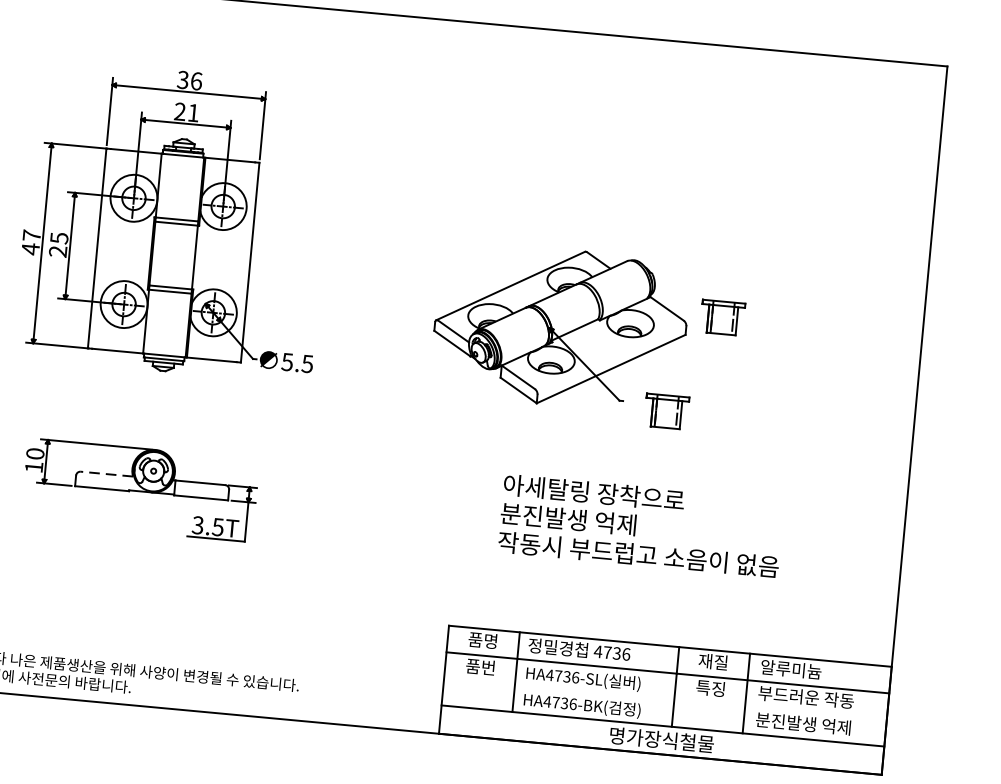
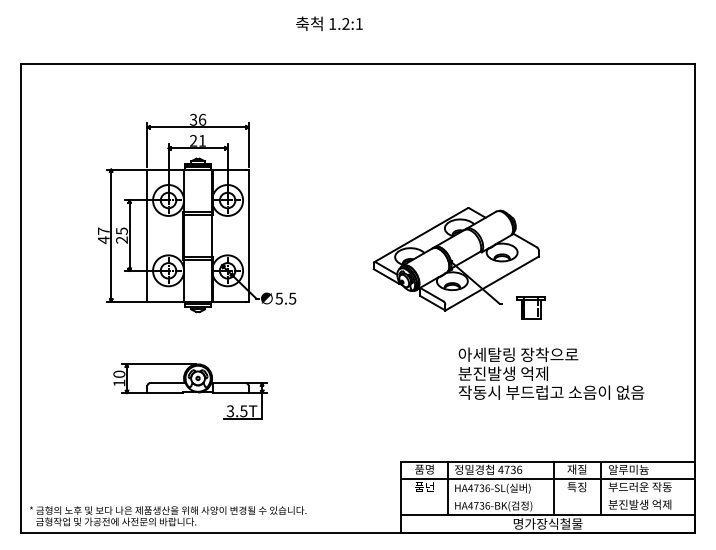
part: (721, 316) -> (561, 242), removed
line: (106, 474) -> (167, 383), dashed -> solid
text: (641, 525) -> (551, 373), moved

